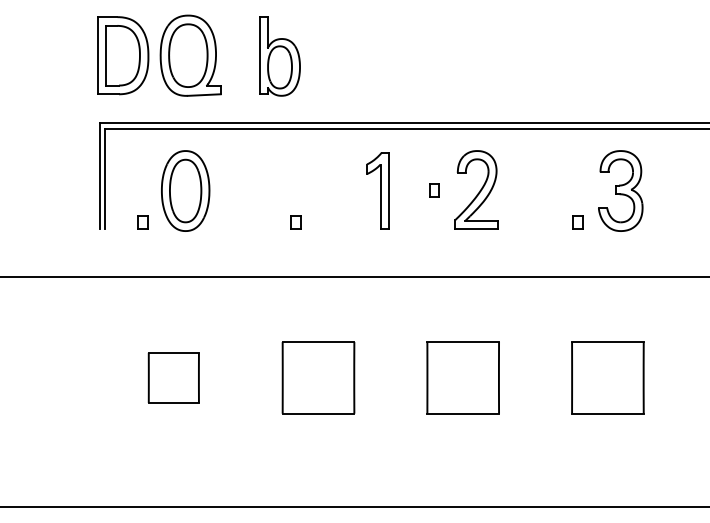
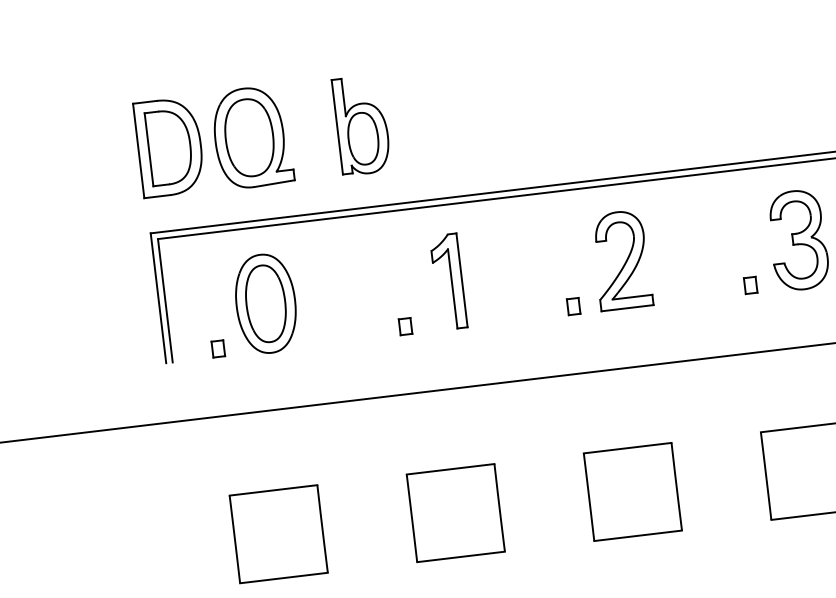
part: (377, 190) -> (448, 281), moved
part: (434, 190) -> (573, 306), moved
part: (173, 377) -> (278, 533), size x1.43

